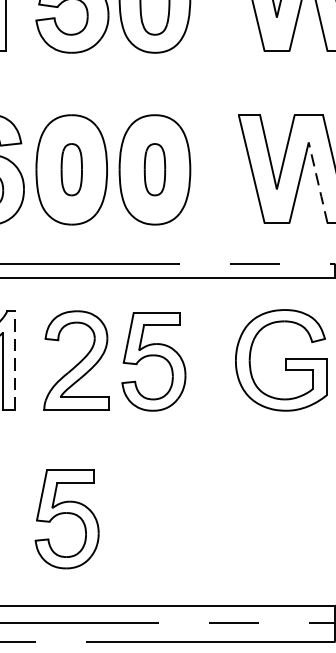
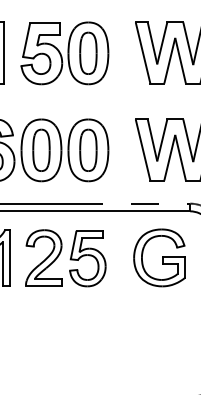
part: (71, 168) -> (41, 149), size x1.43
part: (155, 168) -> (88, 149), size x1.43
line: (318, 182) -> (180, 157), dashed -> solid
line: (15, 359) -> (9, 257), dashed -> solid
part: (66, 519) -> (38, 347), removed

